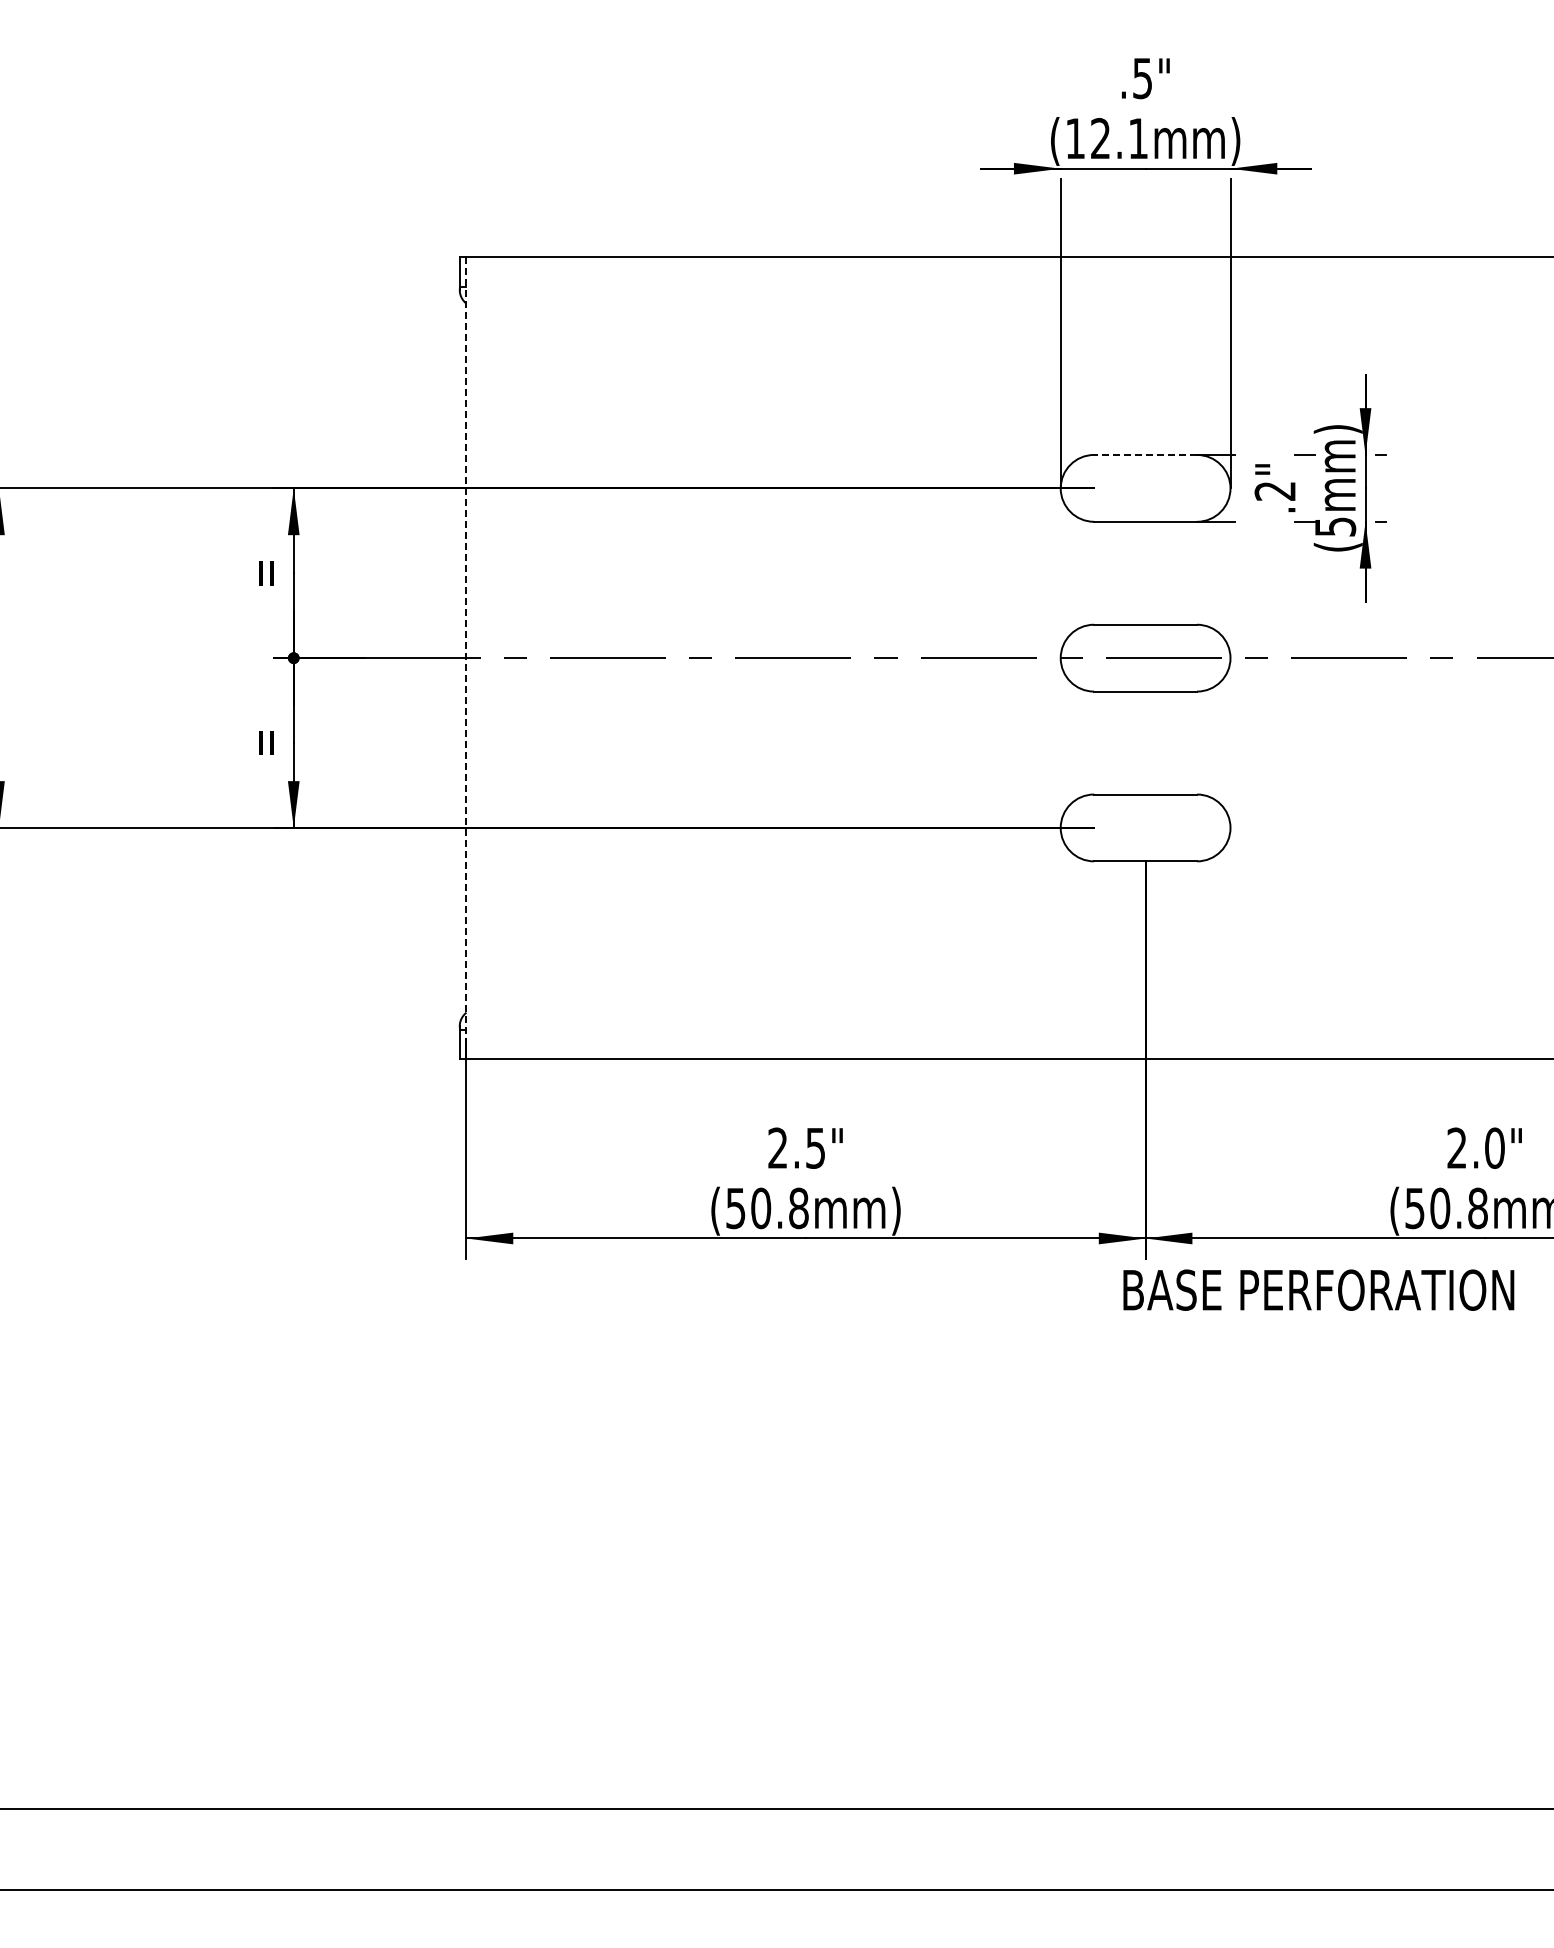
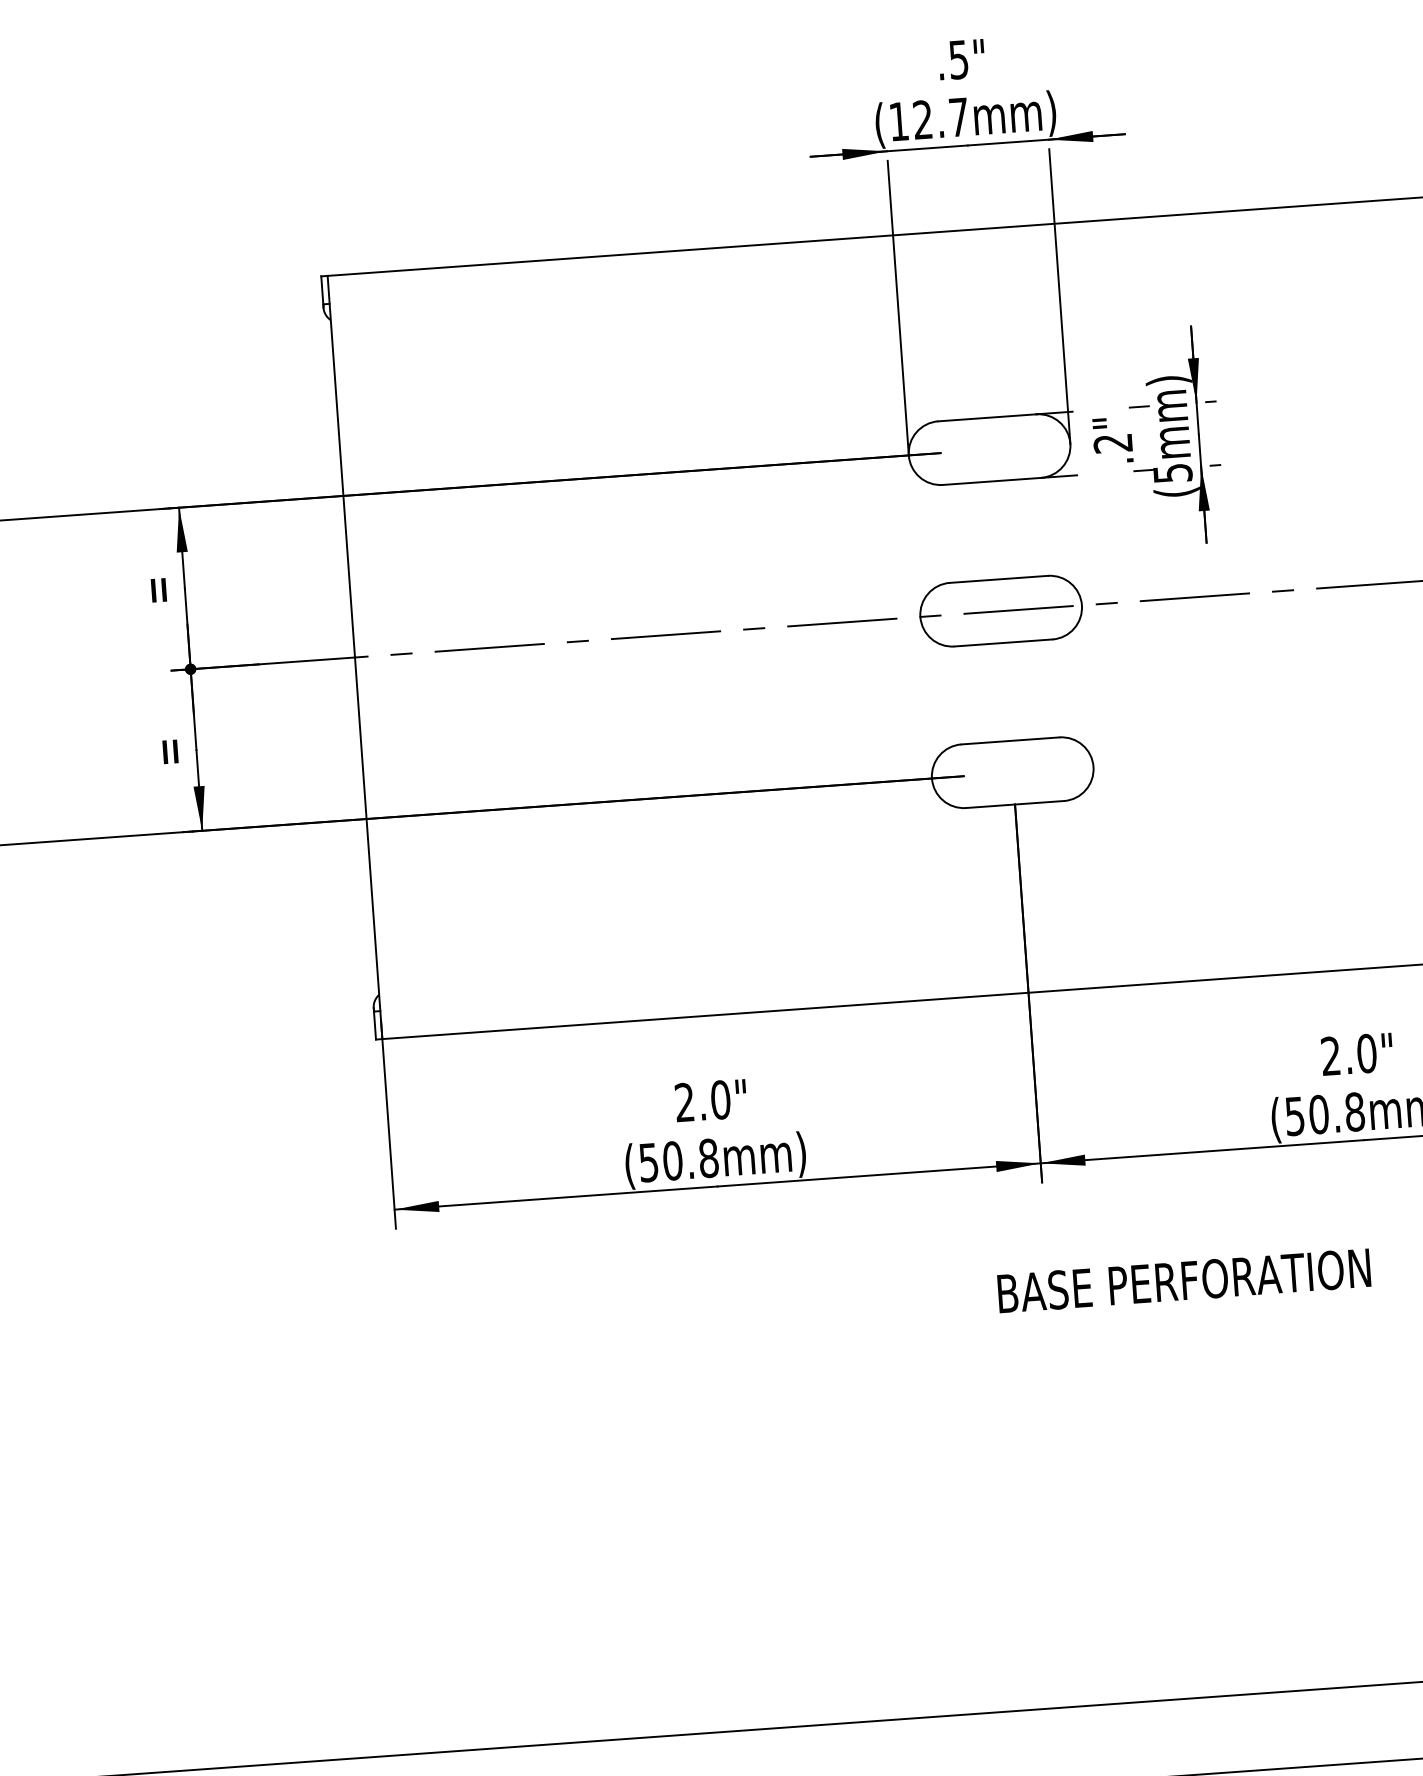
text: (1138, 138) -> (958, 117), (12.1mm) -> (12.7mm)
line: (1145, 454) -> (987, 417), dashed -> solid
line: (466, 648) -> (354, 648), dashed -> solid
text: (815, 1147) -> (720, 1099), 2.5" -> 2.0"
text: (1318, 1289) -> (1183, 1280), moved

